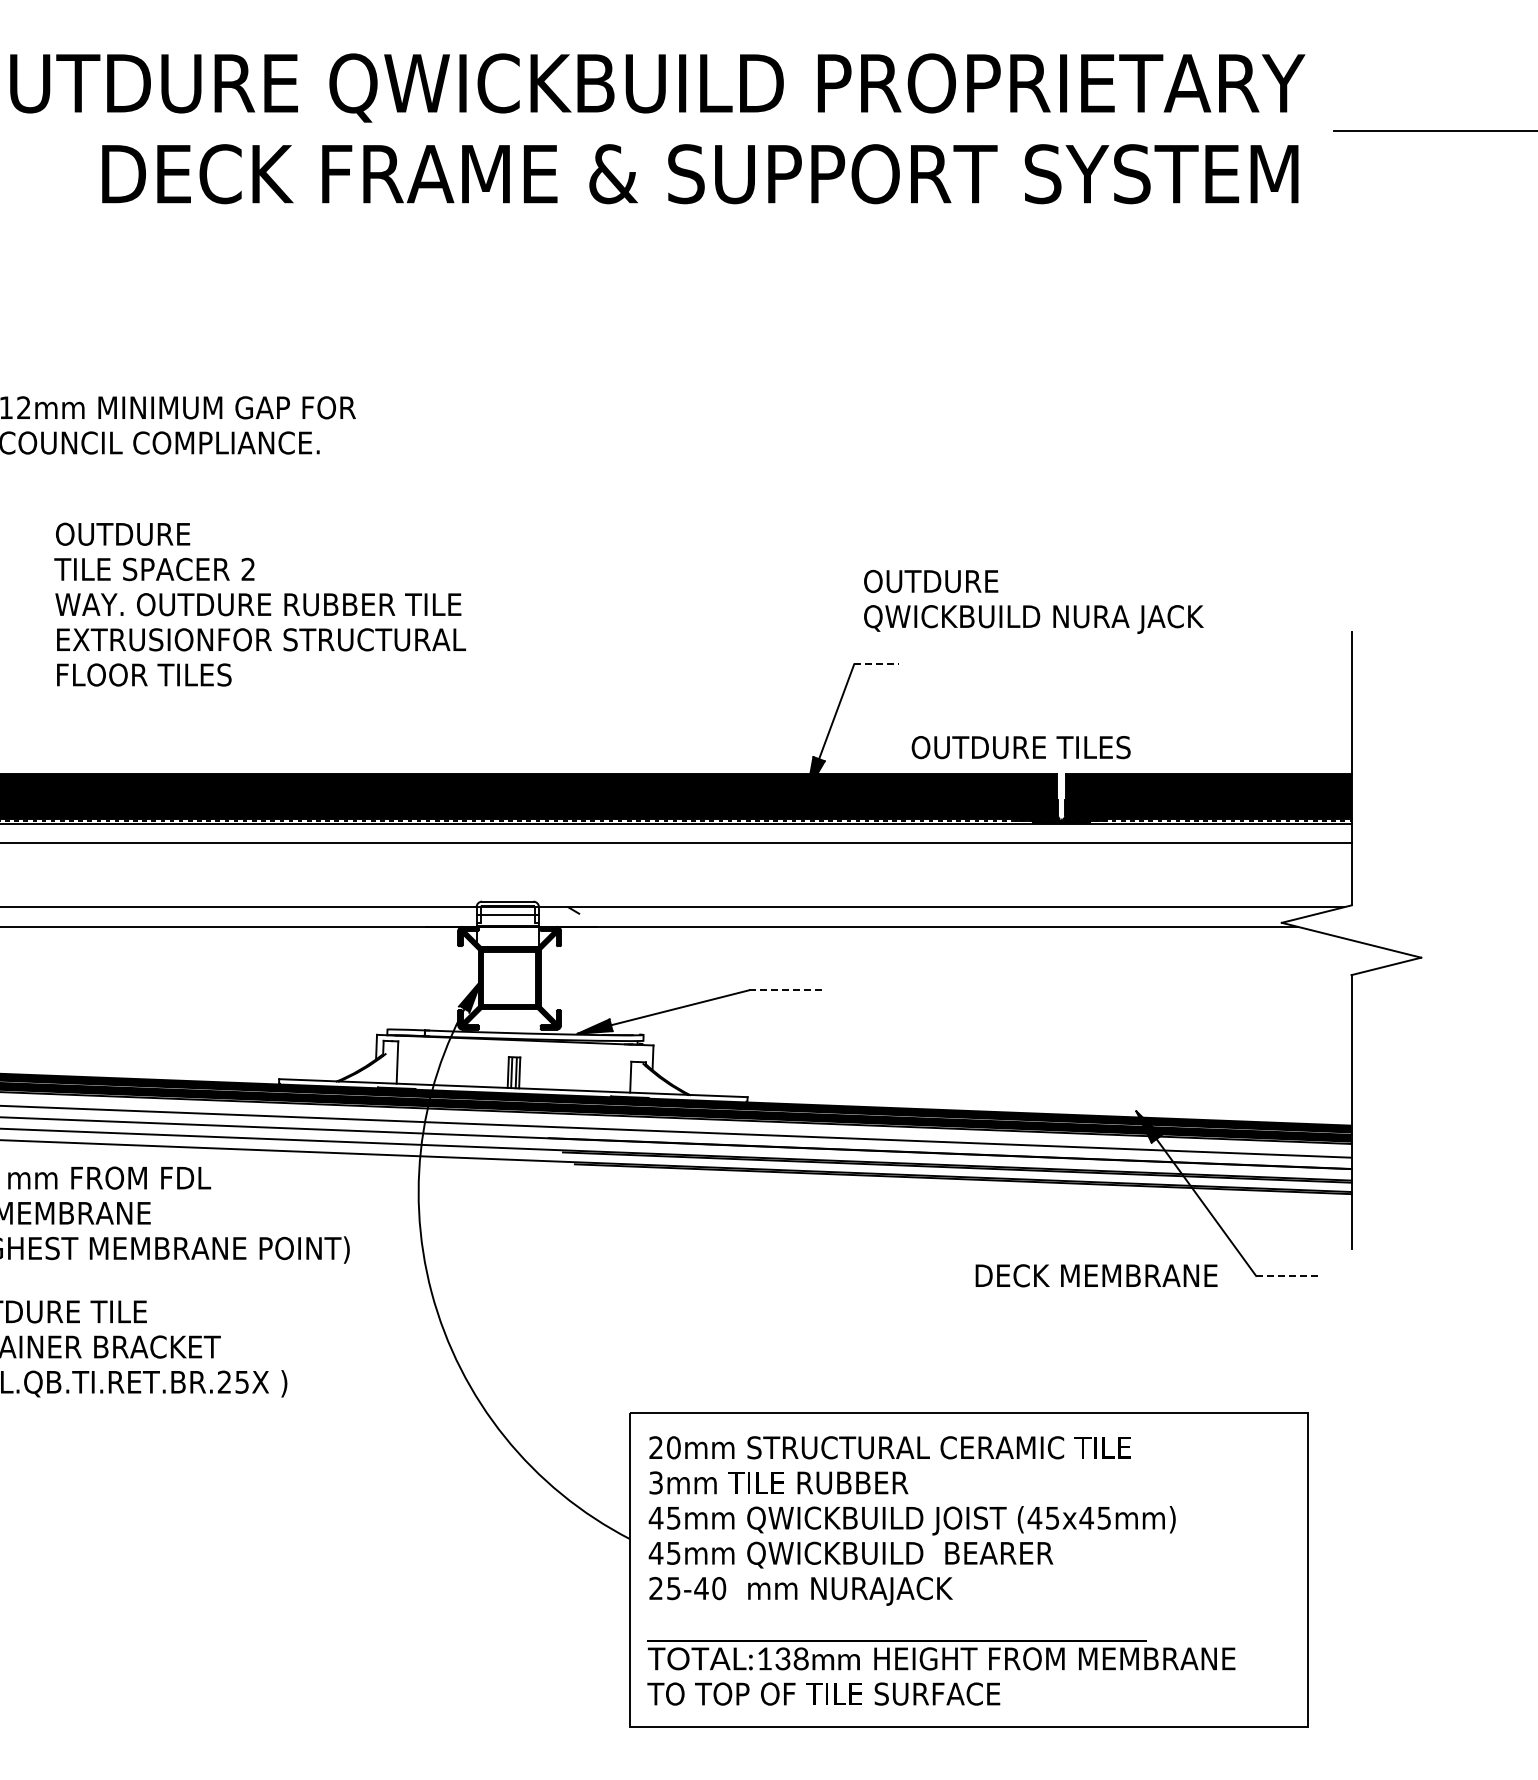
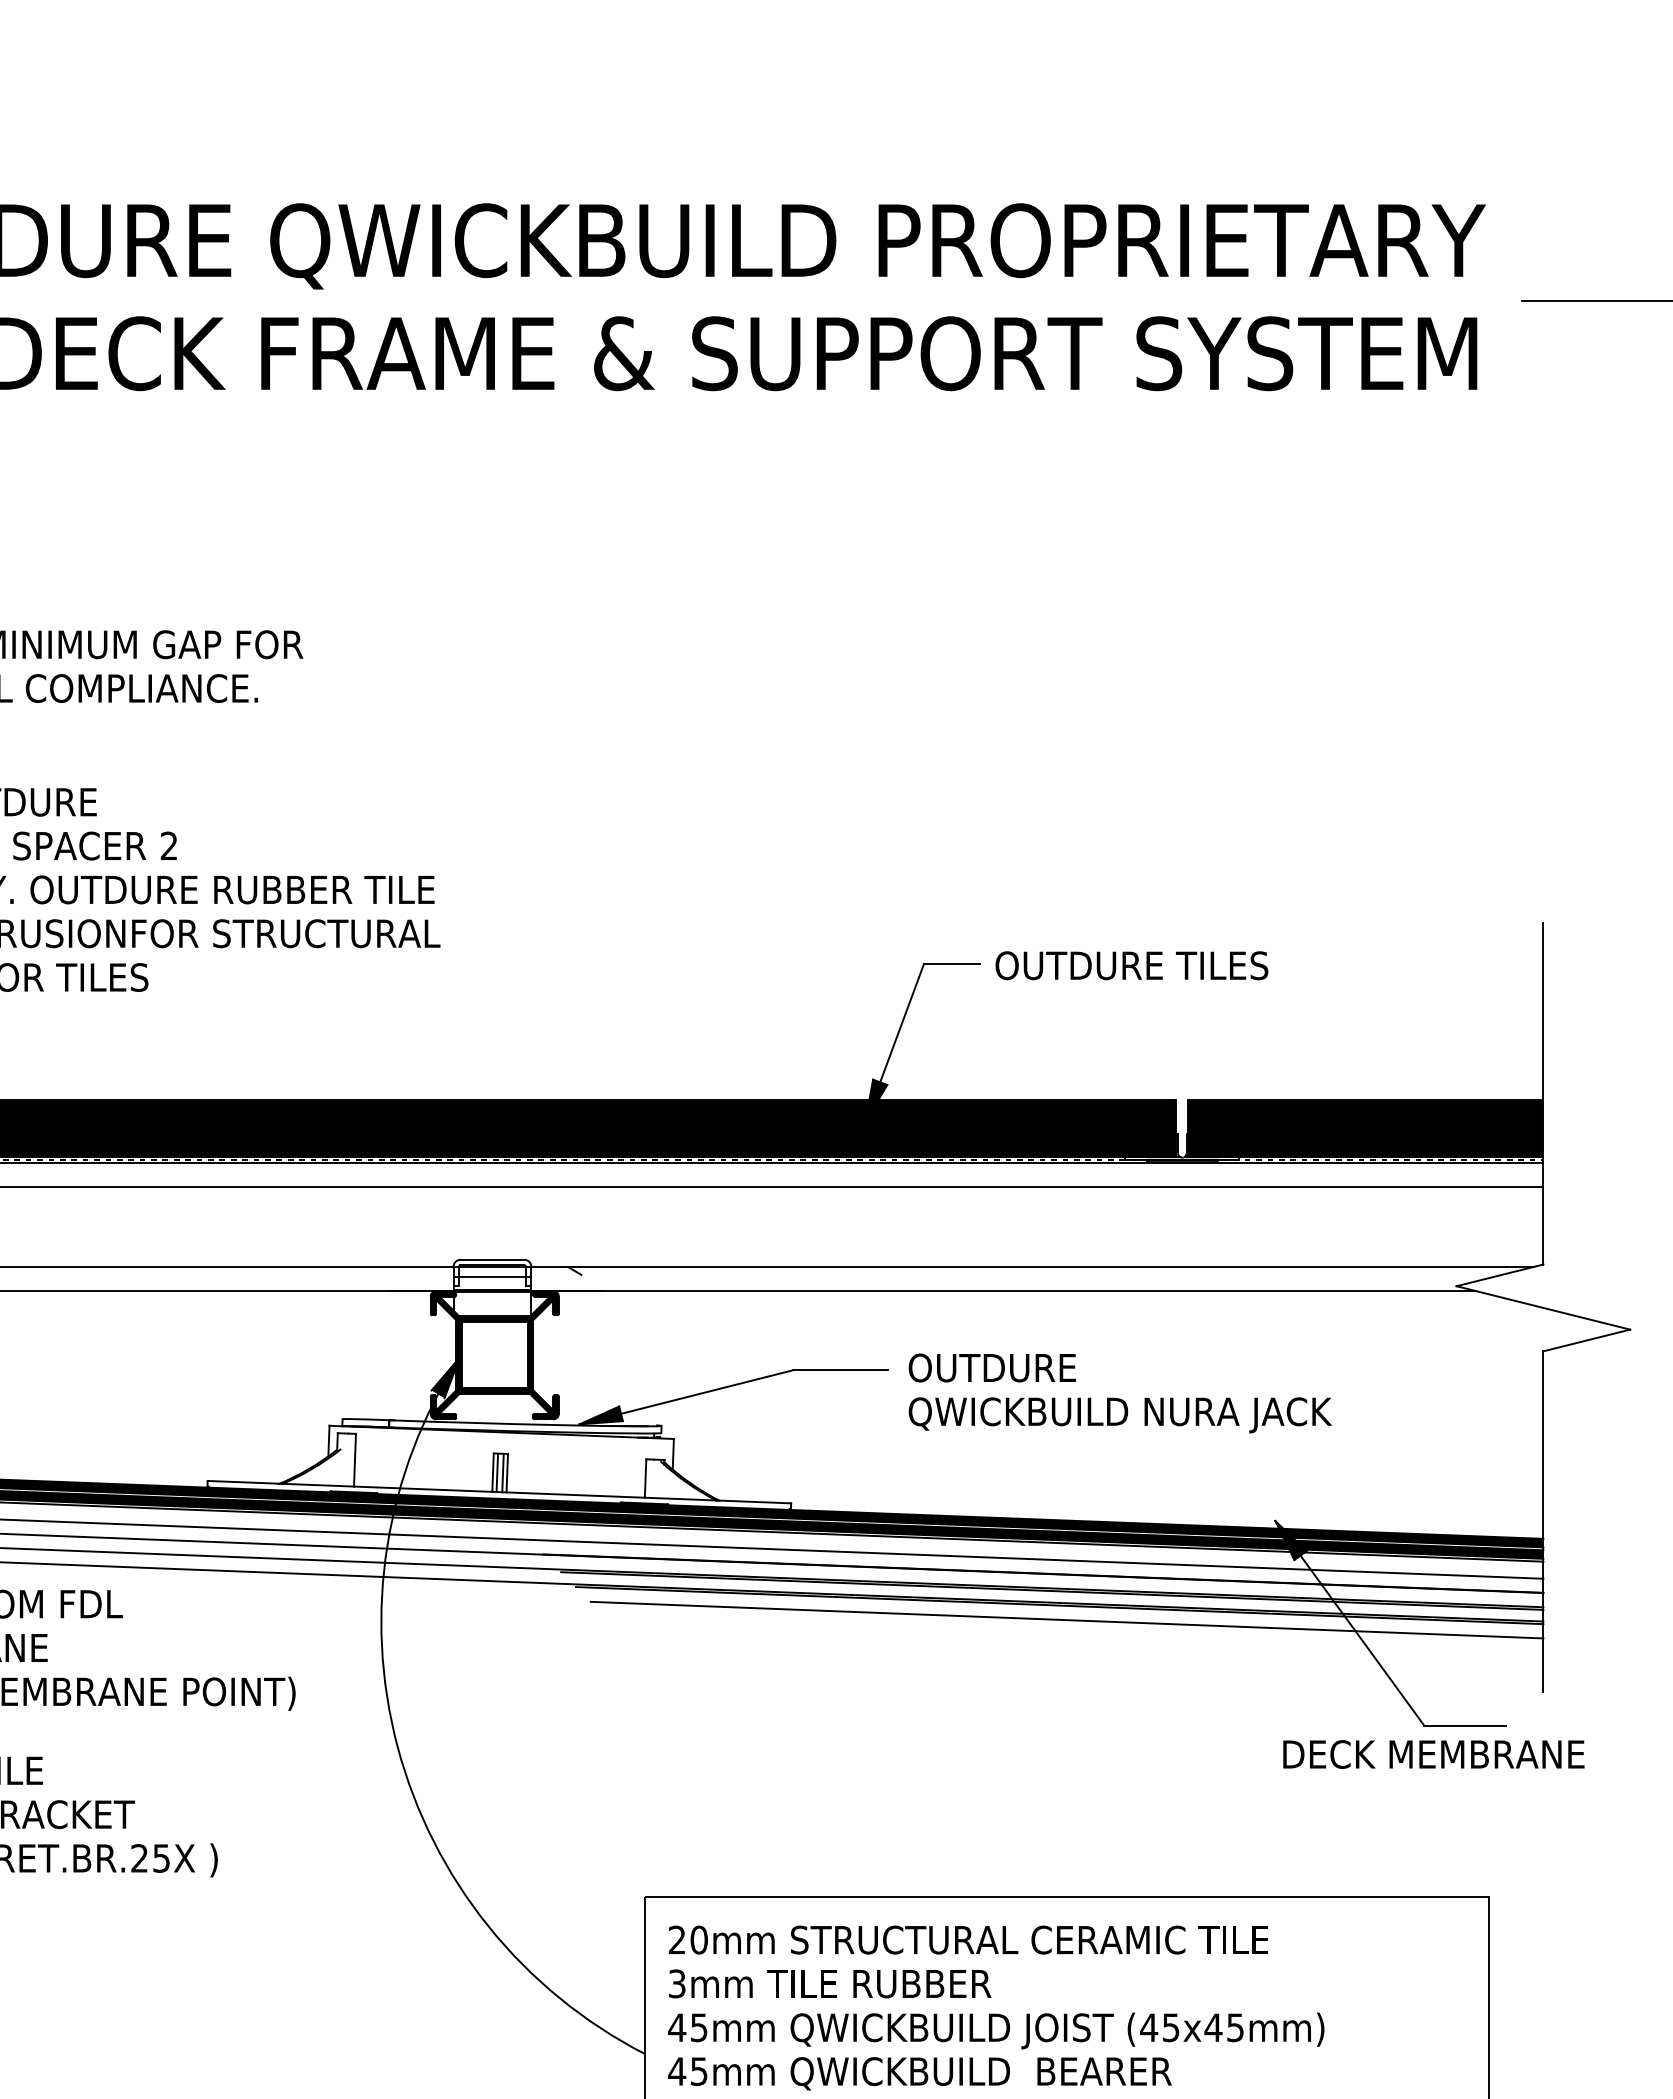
text: (1033, 601) -> (1119, 1392), moved
line: (876, 664) -> (951, 964), dashed -> solid
text: (1020, 747) -> (1131, 965), moved
line: (787, 990) -> (840, 1370), dashed -> solid
line: (968, 1190) -> (1066, 1619), added
text: (1096, 1275) -> (1433, 1754), moved
line: (1288, 1275) -> (1464, 1725), dashed -> solid

